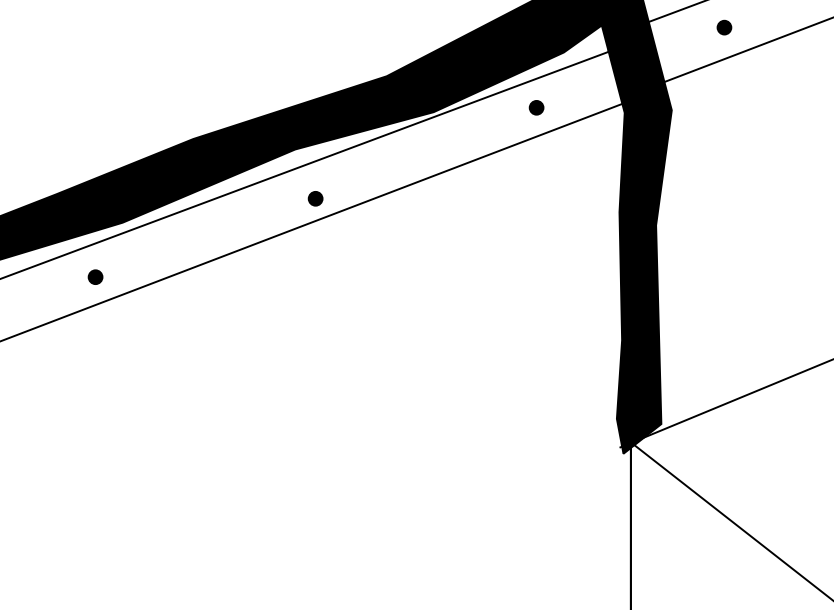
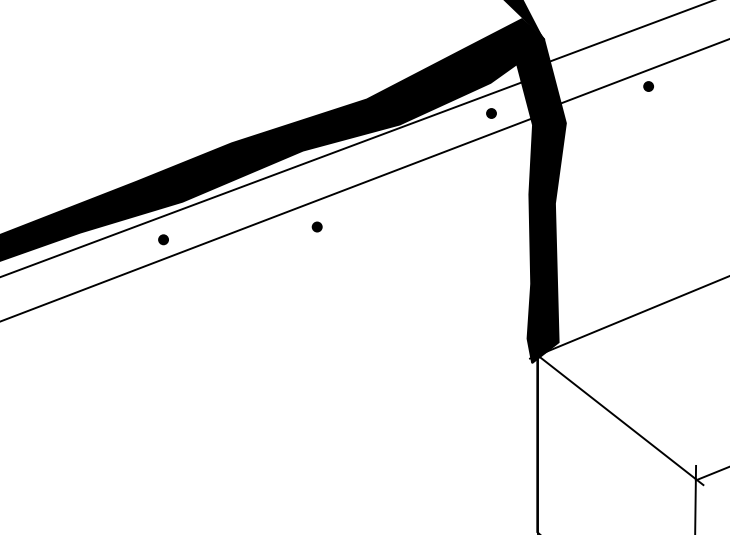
part: (724, 27) -> (648, 86), moved
part: (536, 107) -> (491, 113), moved
part: (314, 198) -> (316, 226), moved

